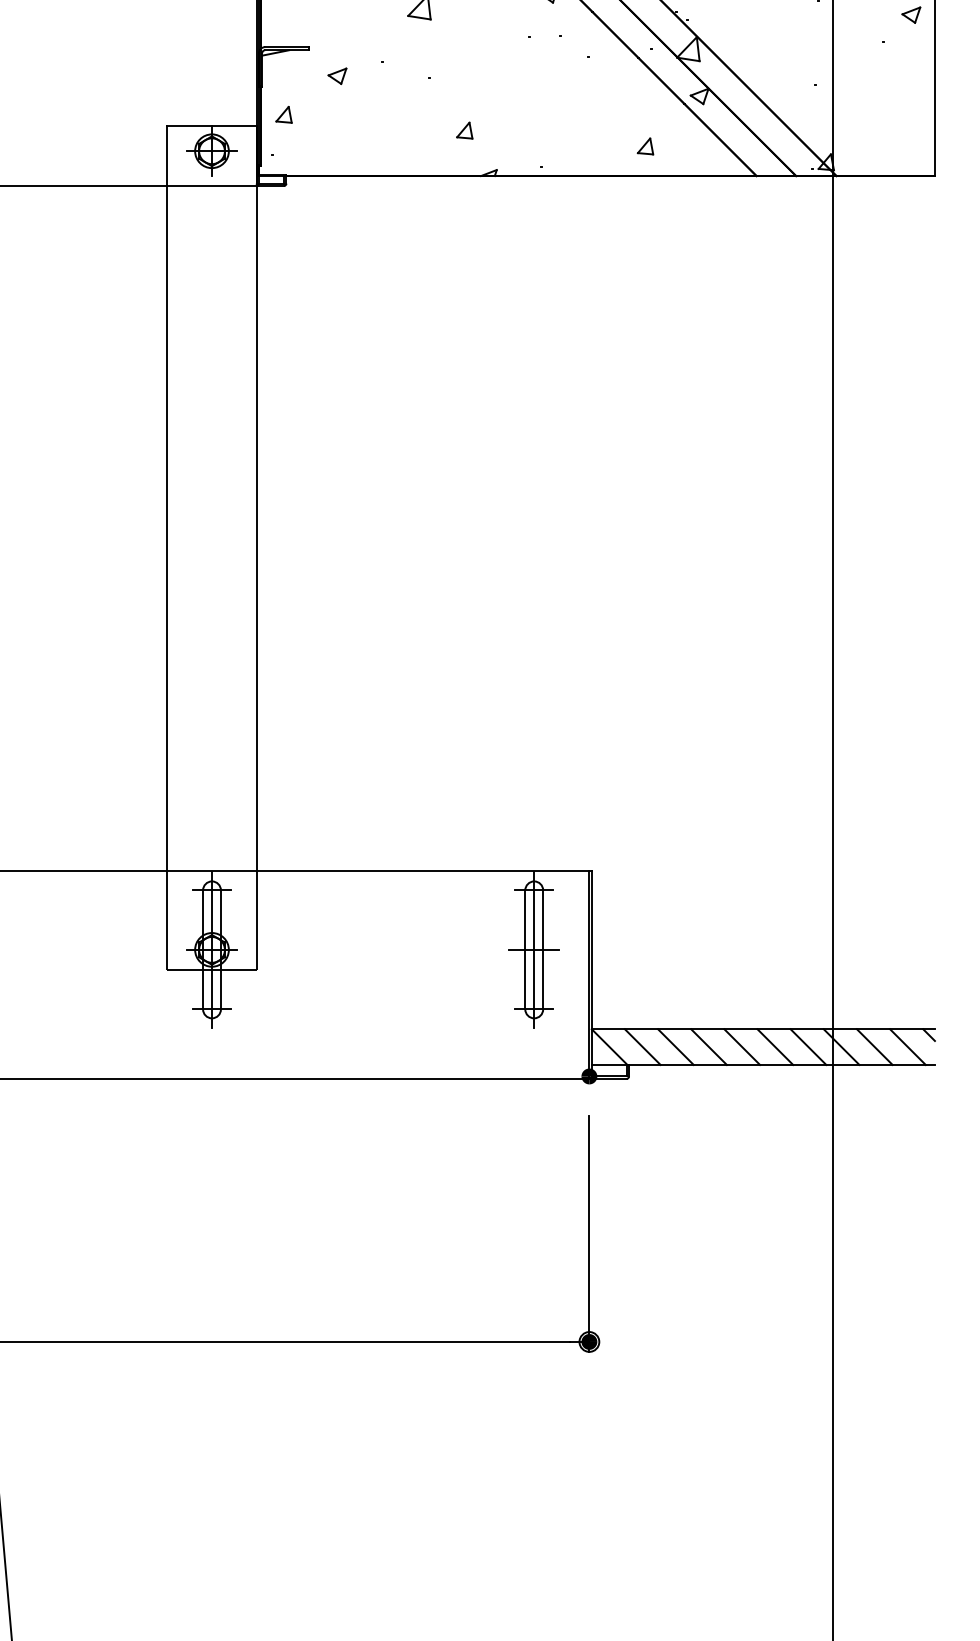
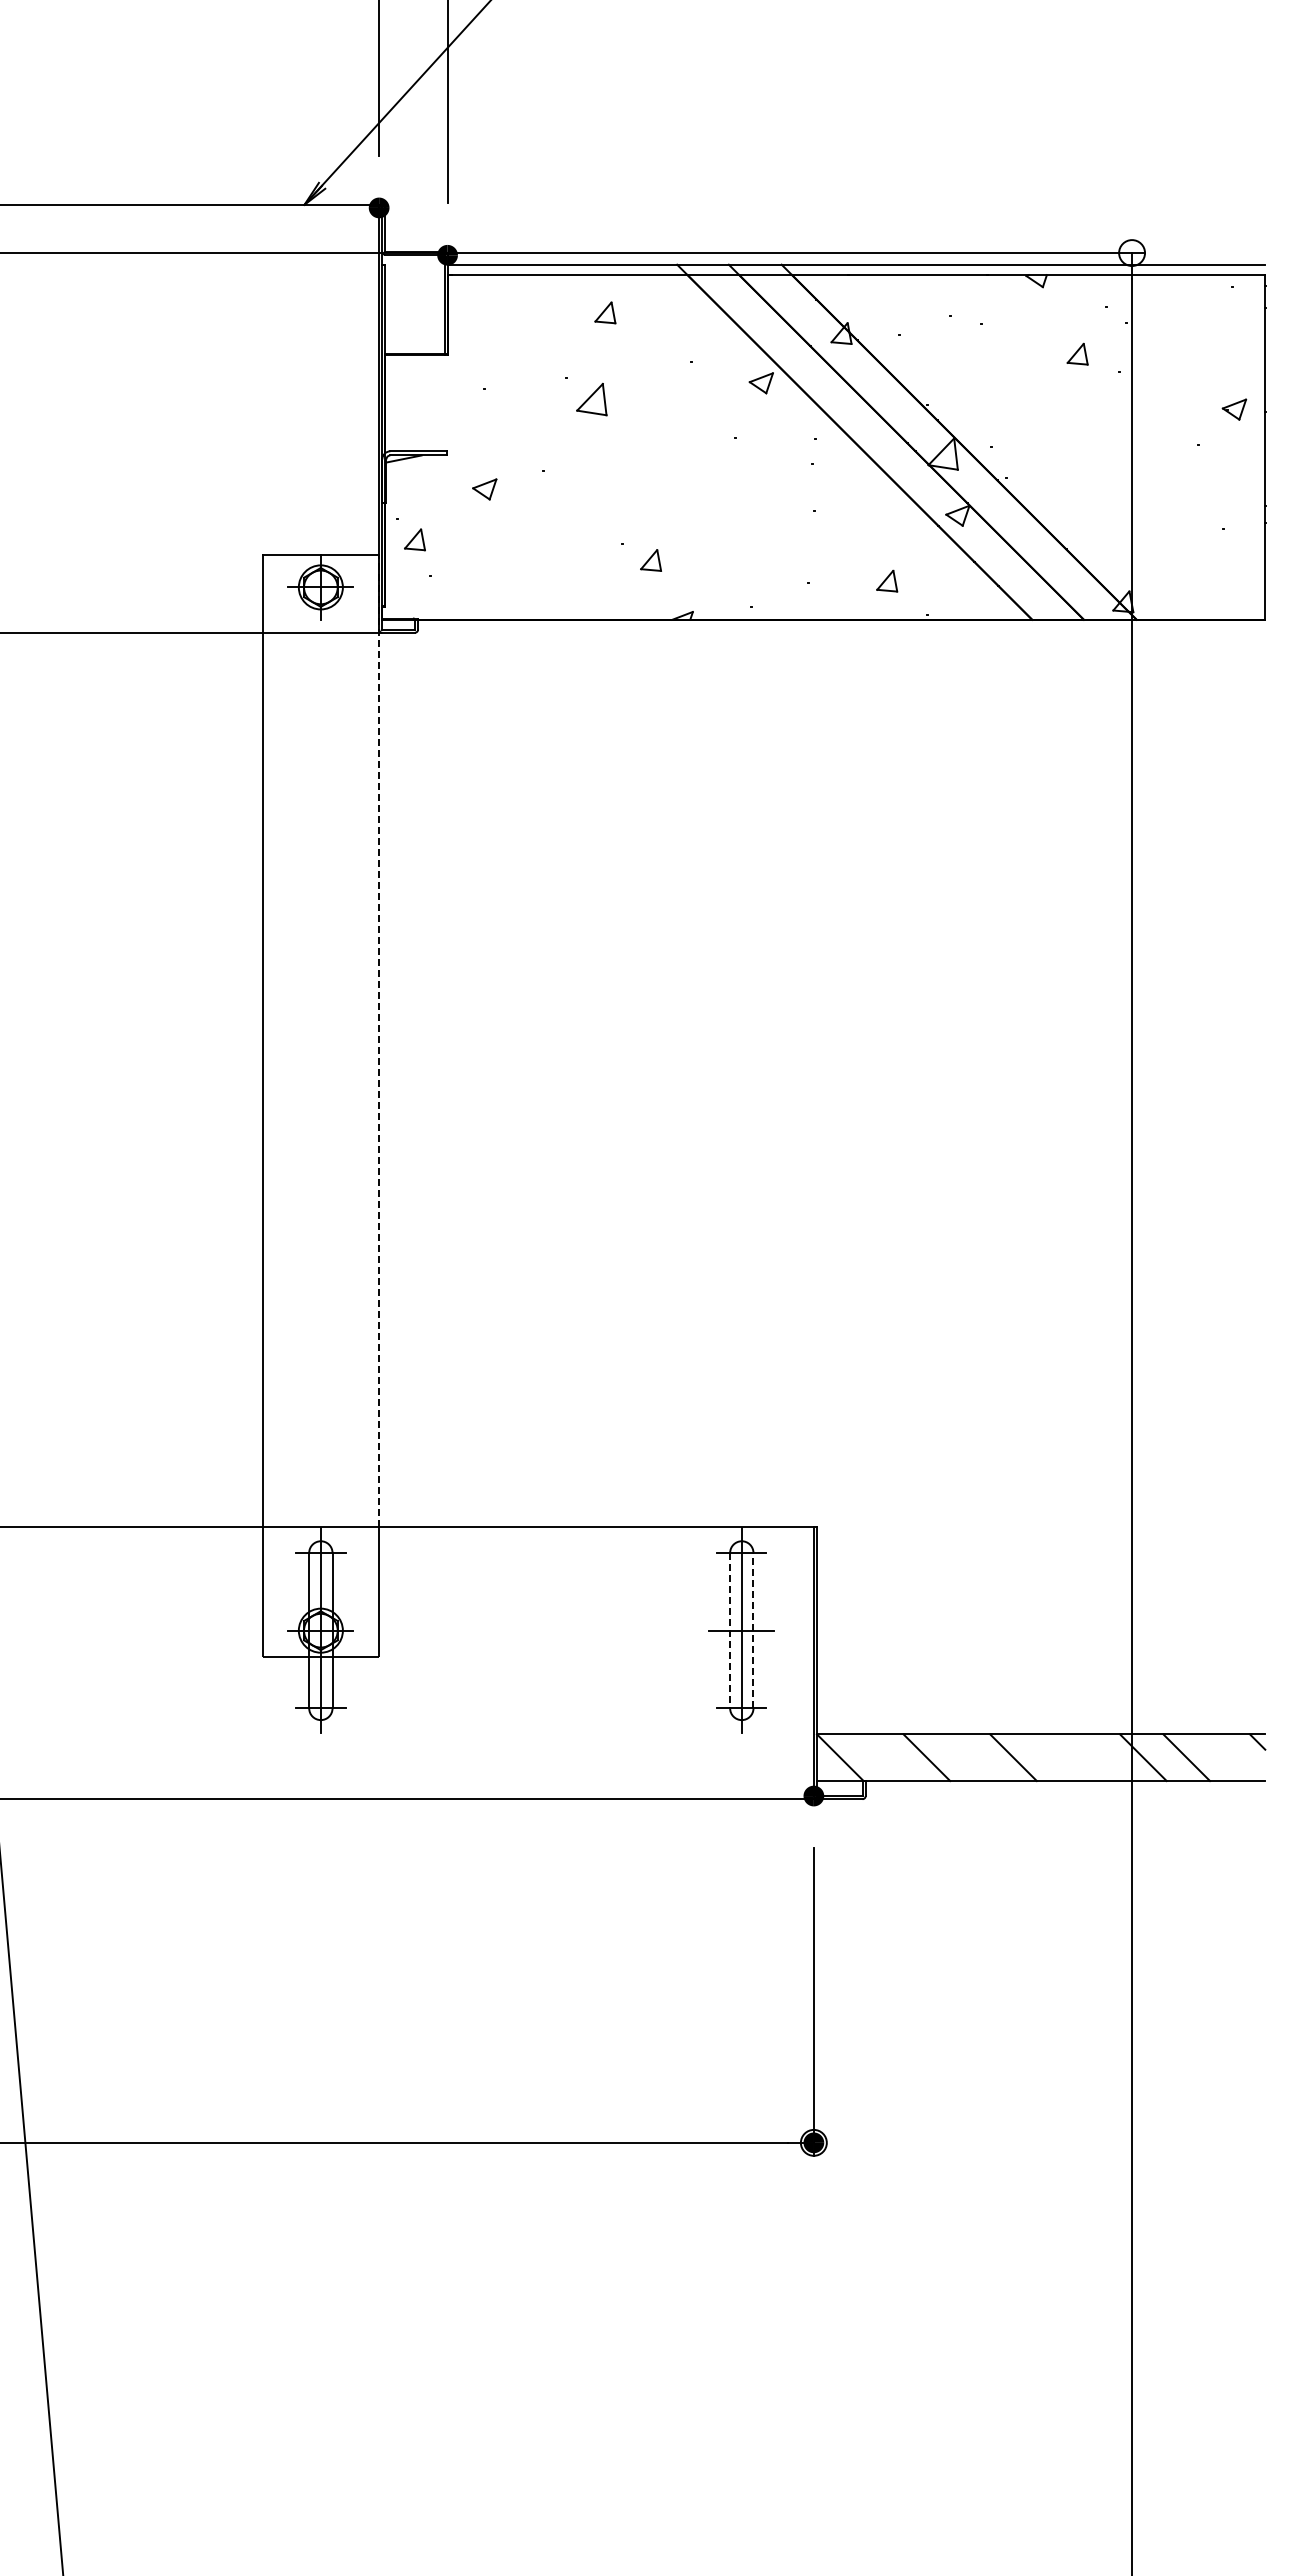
line: (256, 498) -> (379, 1041), solid -> dashed
line: (525, 949) -> (730, 1630), solid -> dashed
line: (543, 949) -> (753, 1630), solid -> dashed
line: (642, 1046) -> (883, 1757), removed
line: (708, 1046) -> (969, 1757), removed
line: (775, 1046) -> (1056, 1757), removed
line: (808, 1046) -> (1099, 1757), removed
line: (907, 1046) -> (1229, 1757), removed

